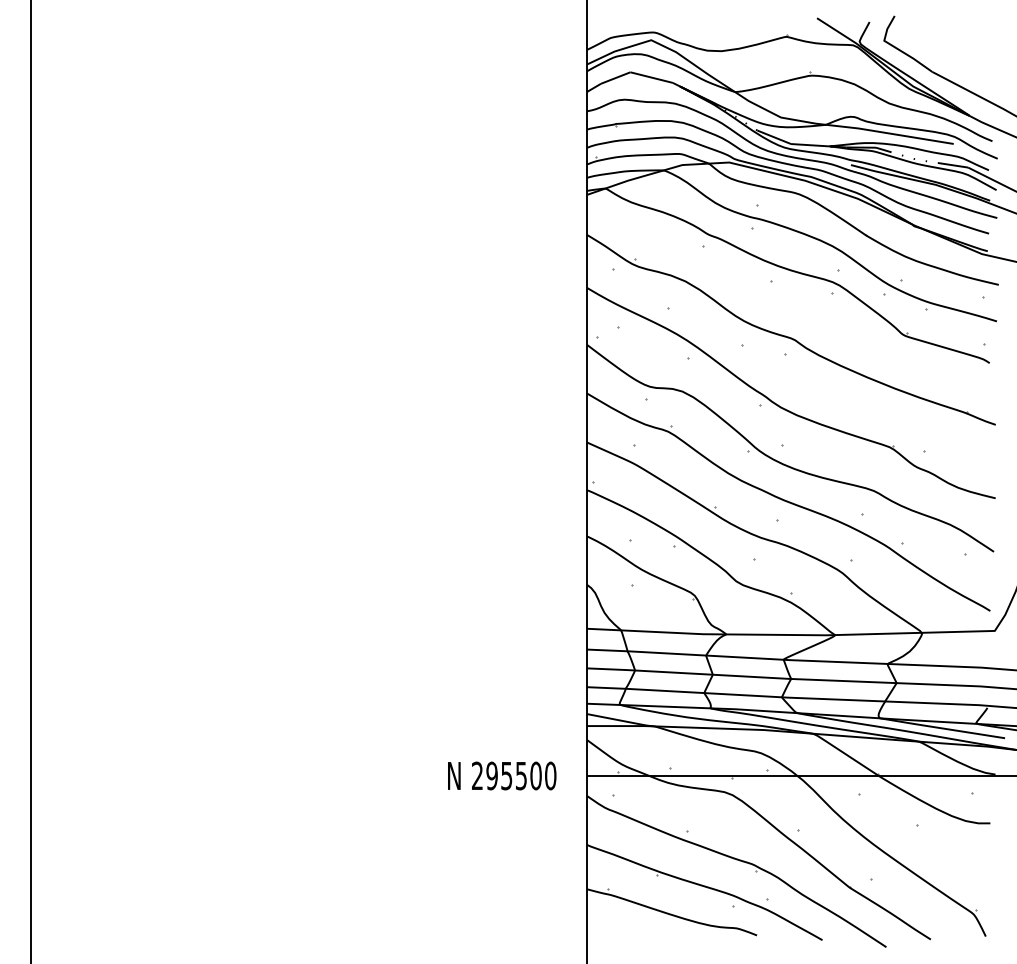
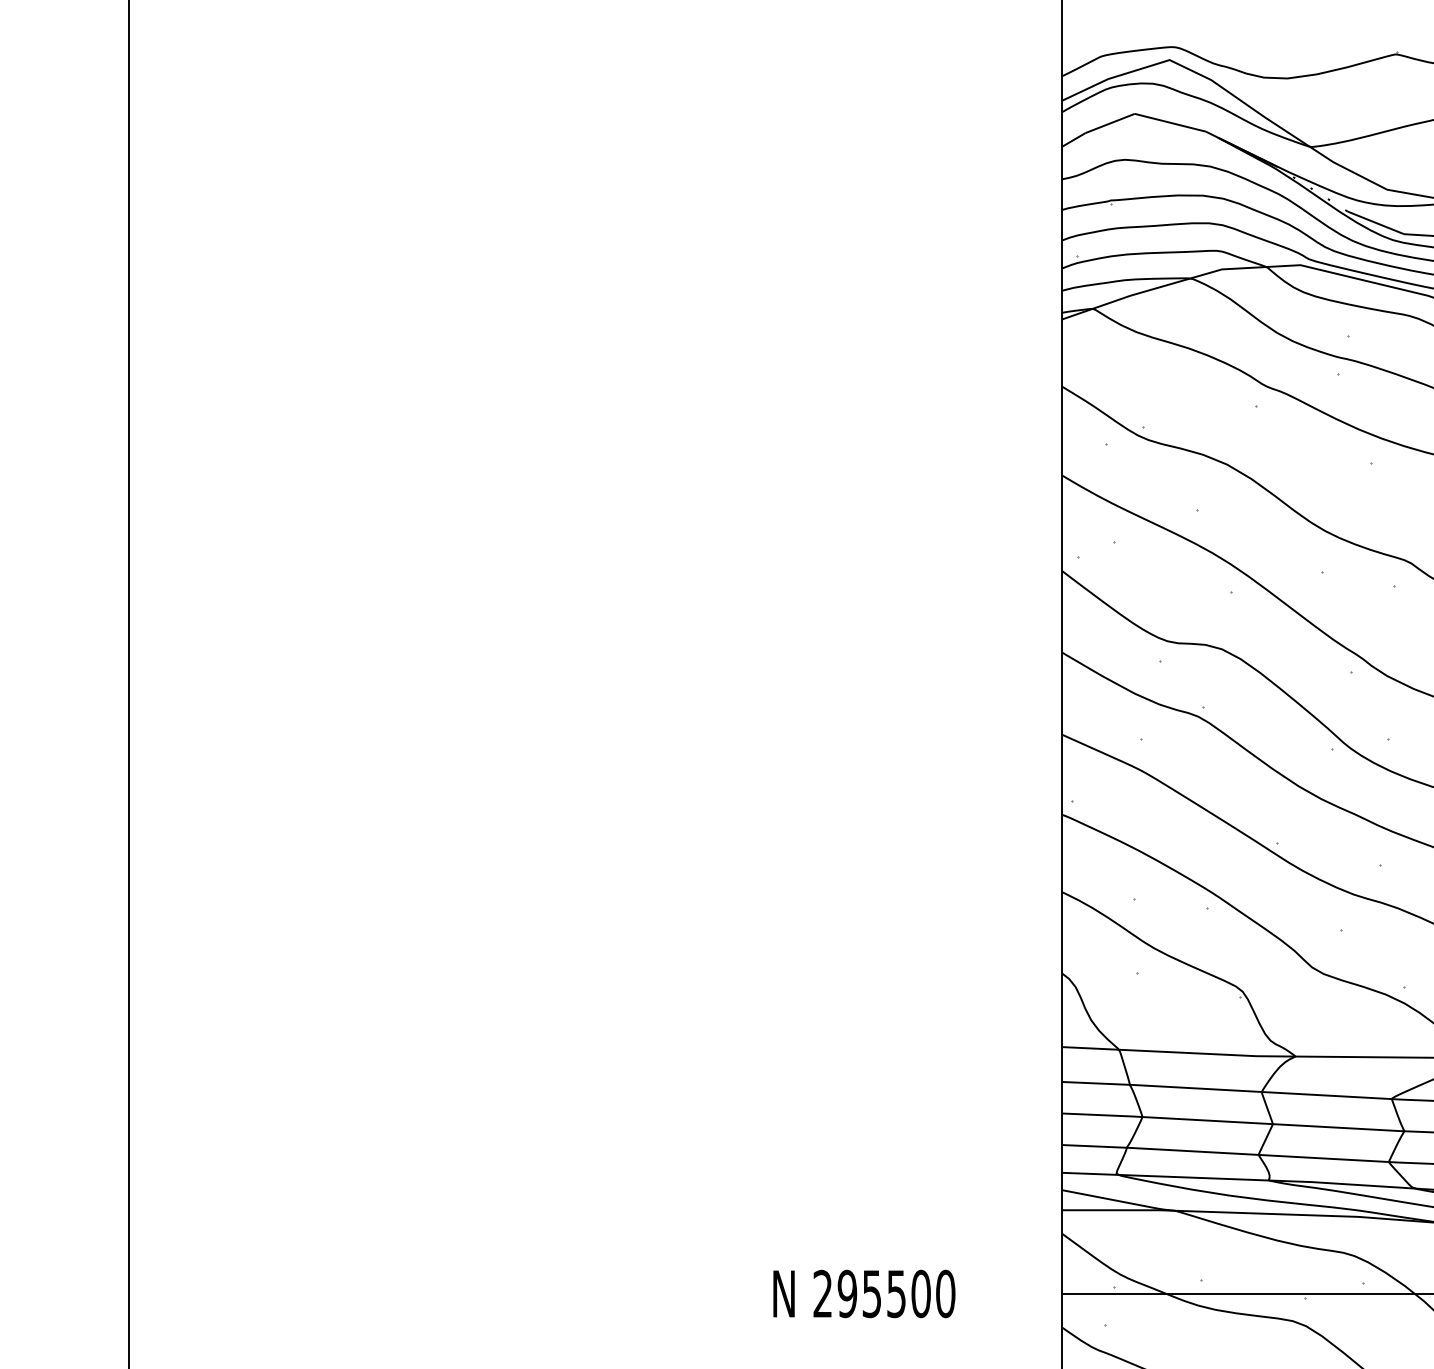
text: (502, 775) -> (864, 1293), moved

